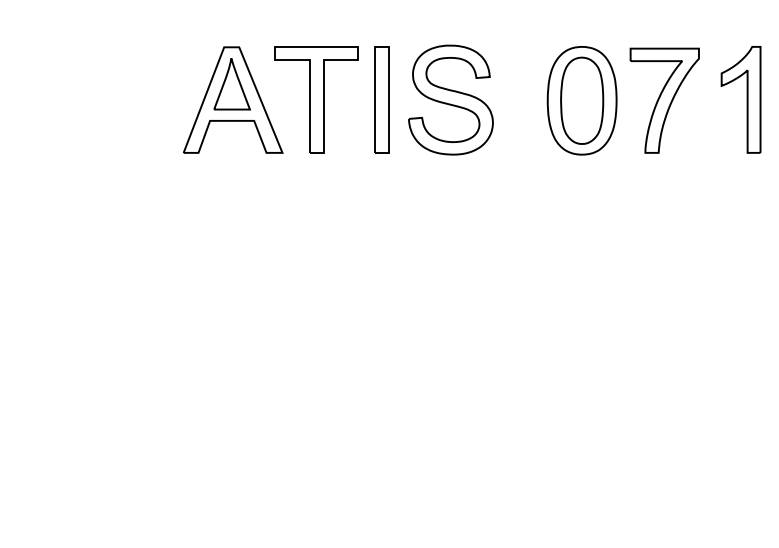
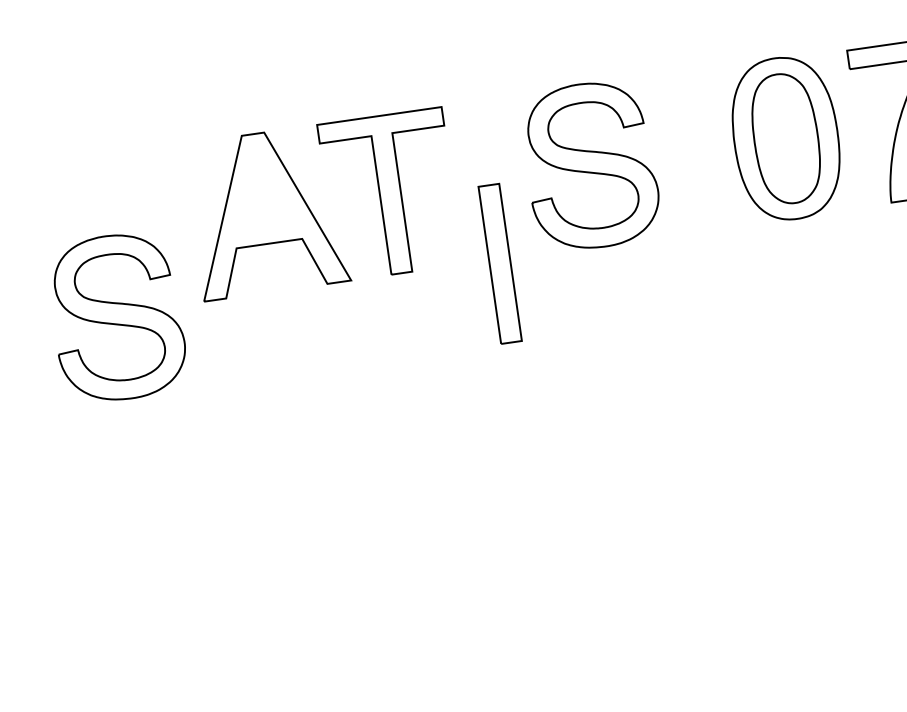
part: (232, 84) -> (262, 189), removed
part: (381, 99) -> (499, 263), moved
part: (124, 154) -> (116, 316), added

